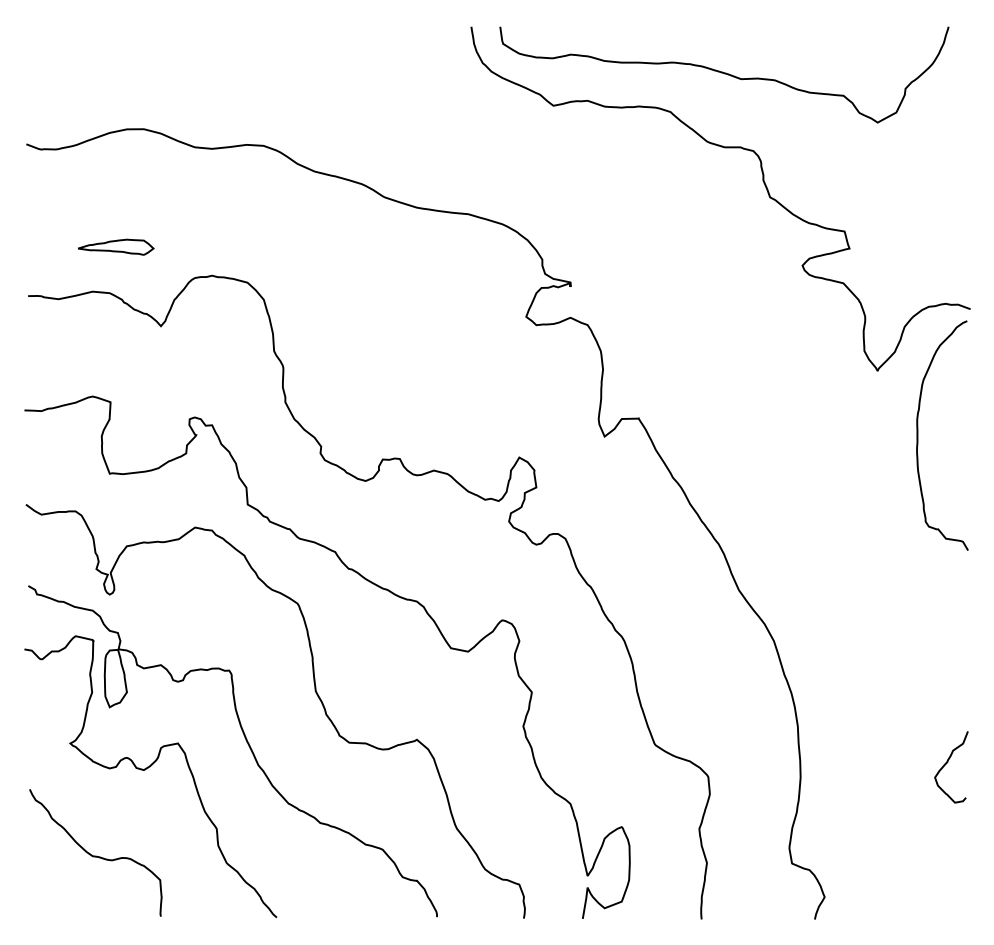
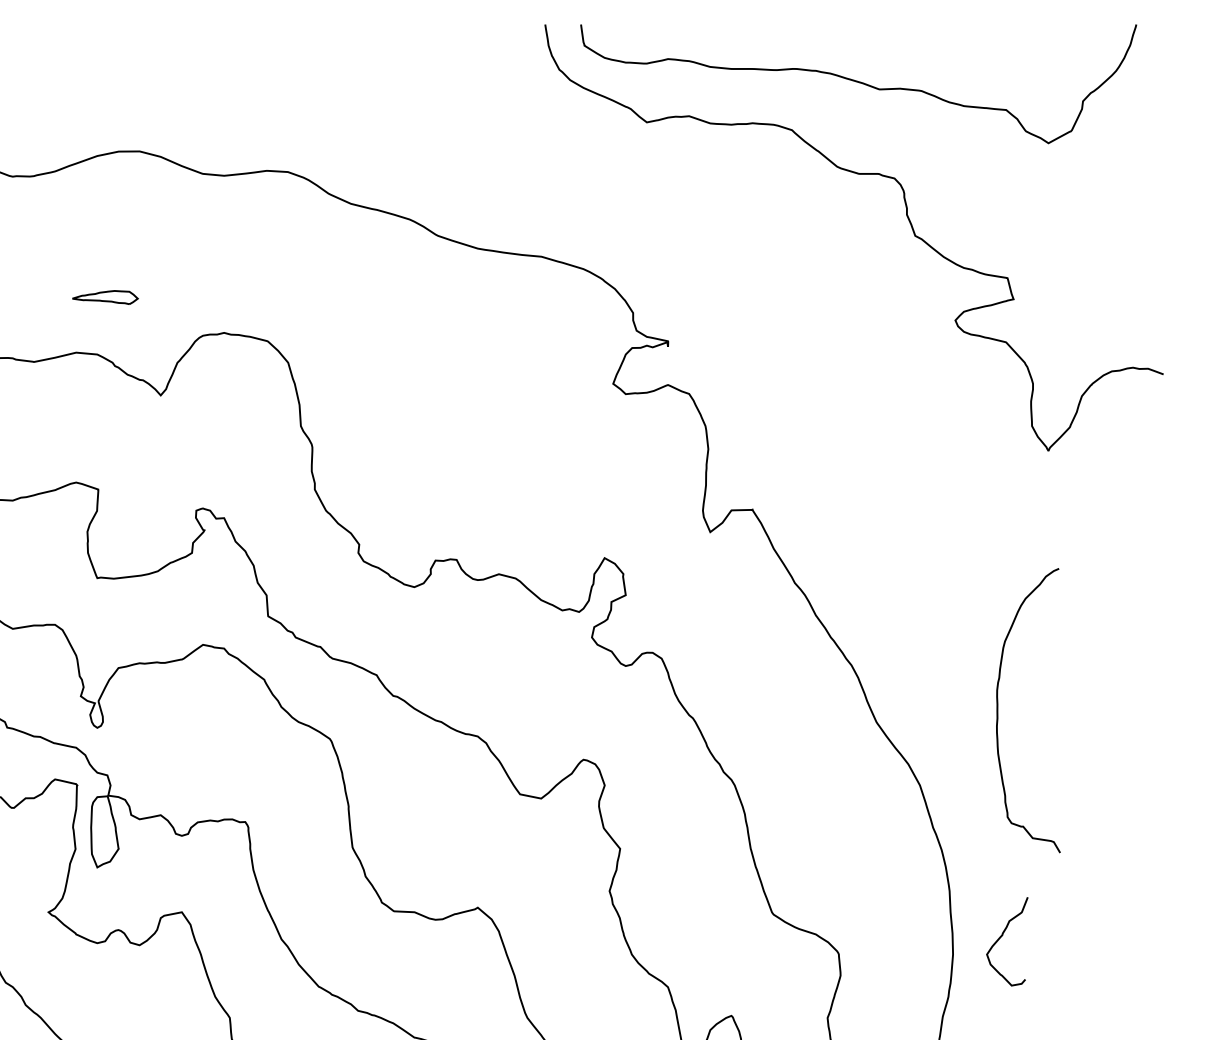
part: (116, 246) -> (105, 296), size x0.7
curve: (918, 435) -> (998, 710), moved
curve: (947, 763) -> (1002, 937), moved

